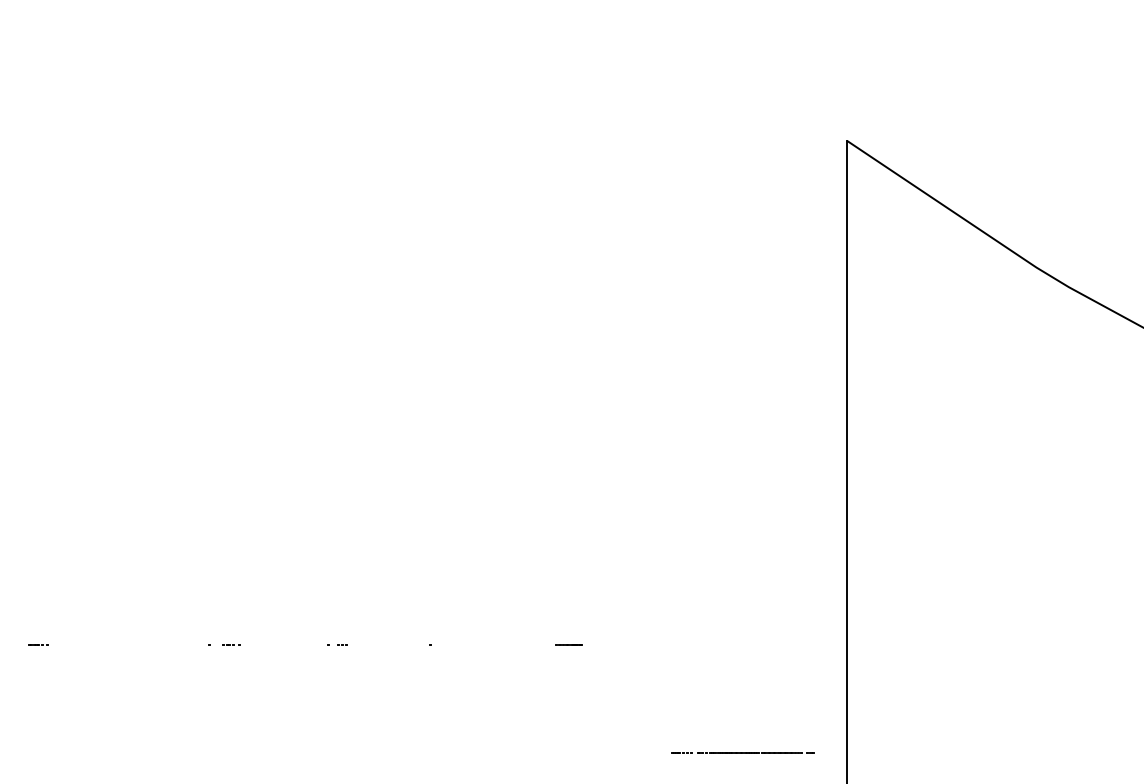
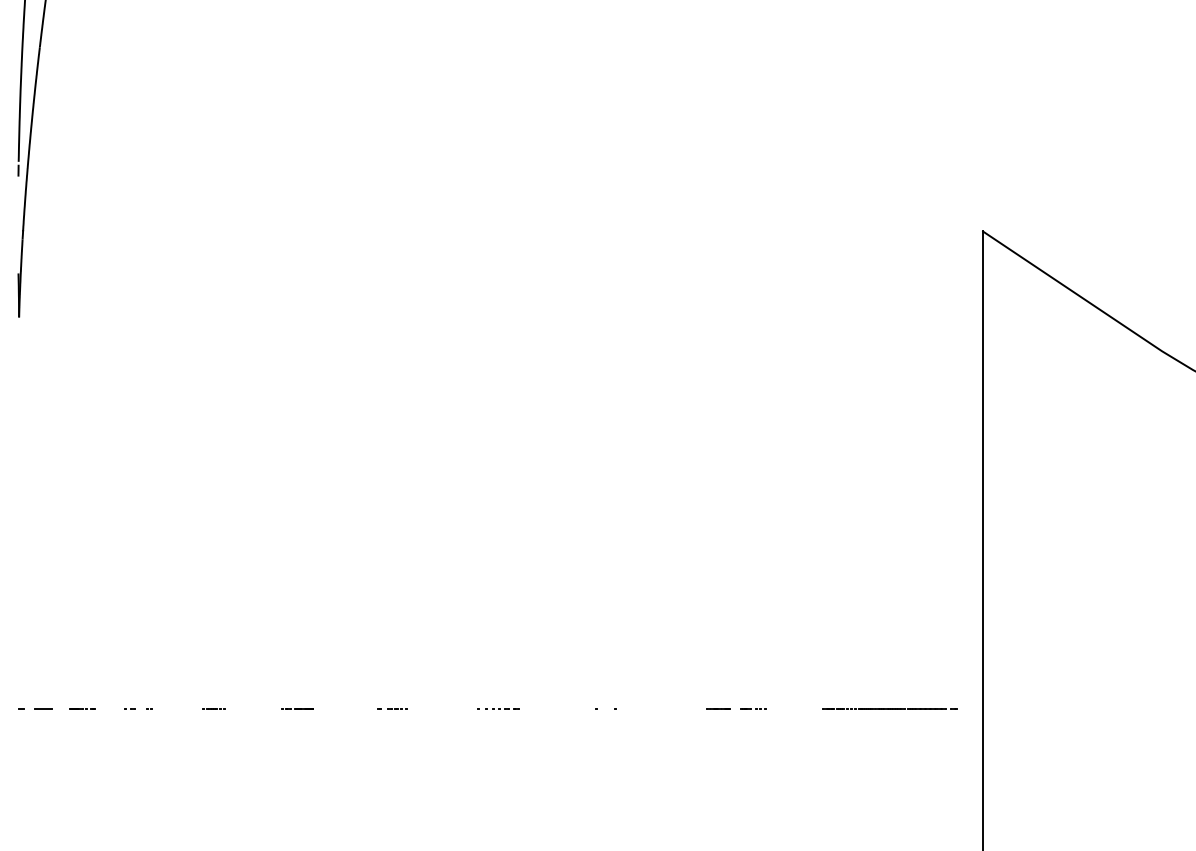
line: (124, 644) -> (297, 708), added
part: (336, 644) -> (498, 708), size x1.67
line: (603, 644) -> (751, 708), added
line: (742, 753) -> (889, 708), moved

